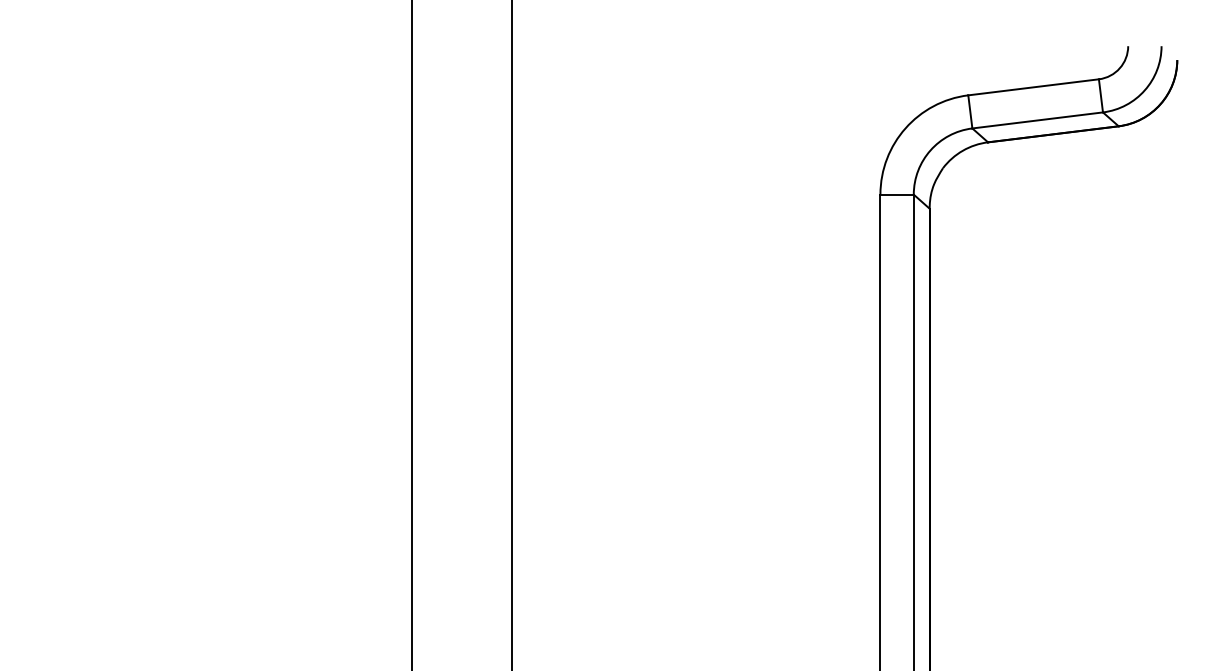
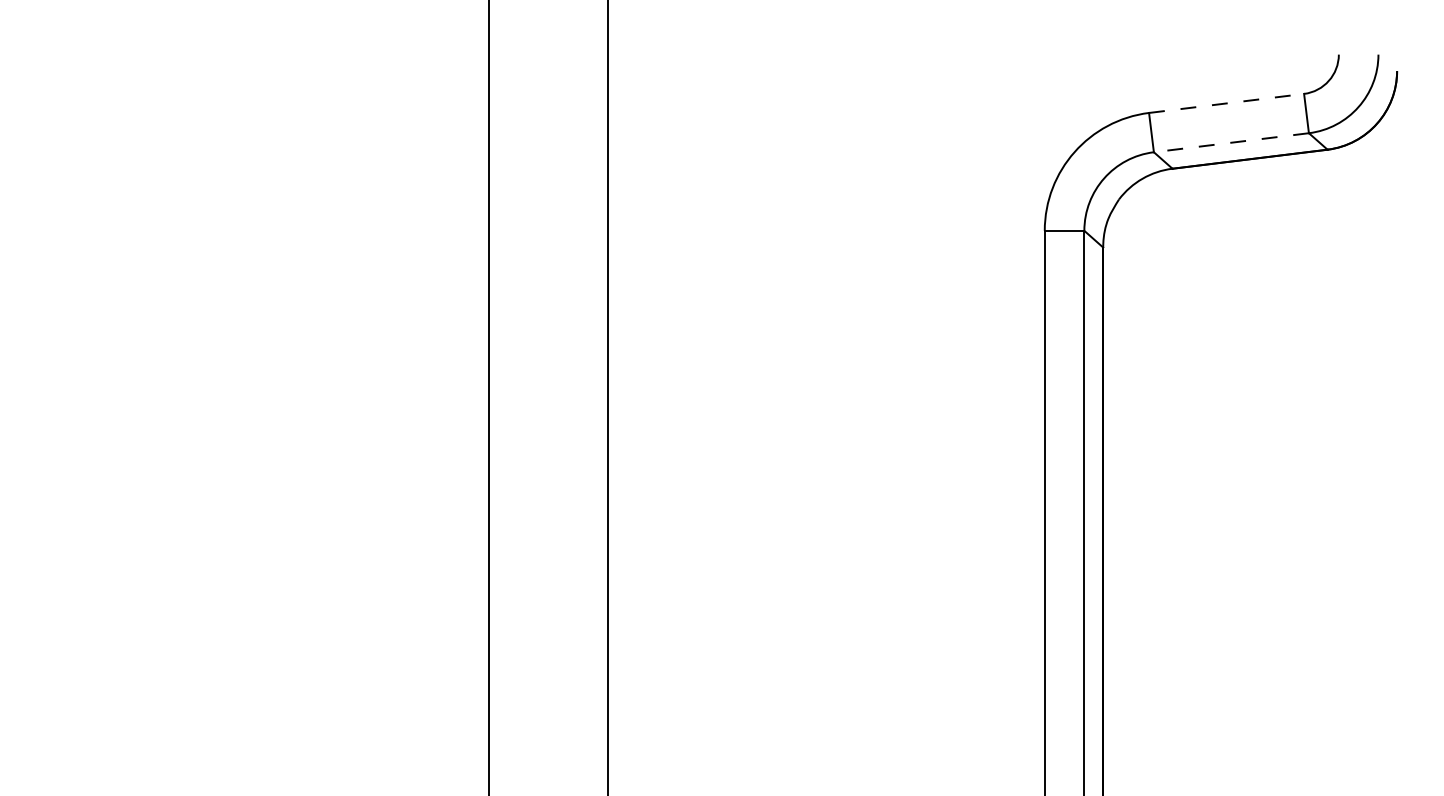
line: (1034, 87) -> (1227, 103), solid -> dashed
line: (1036, 120) -> (1230, 142), solid -> dashed

